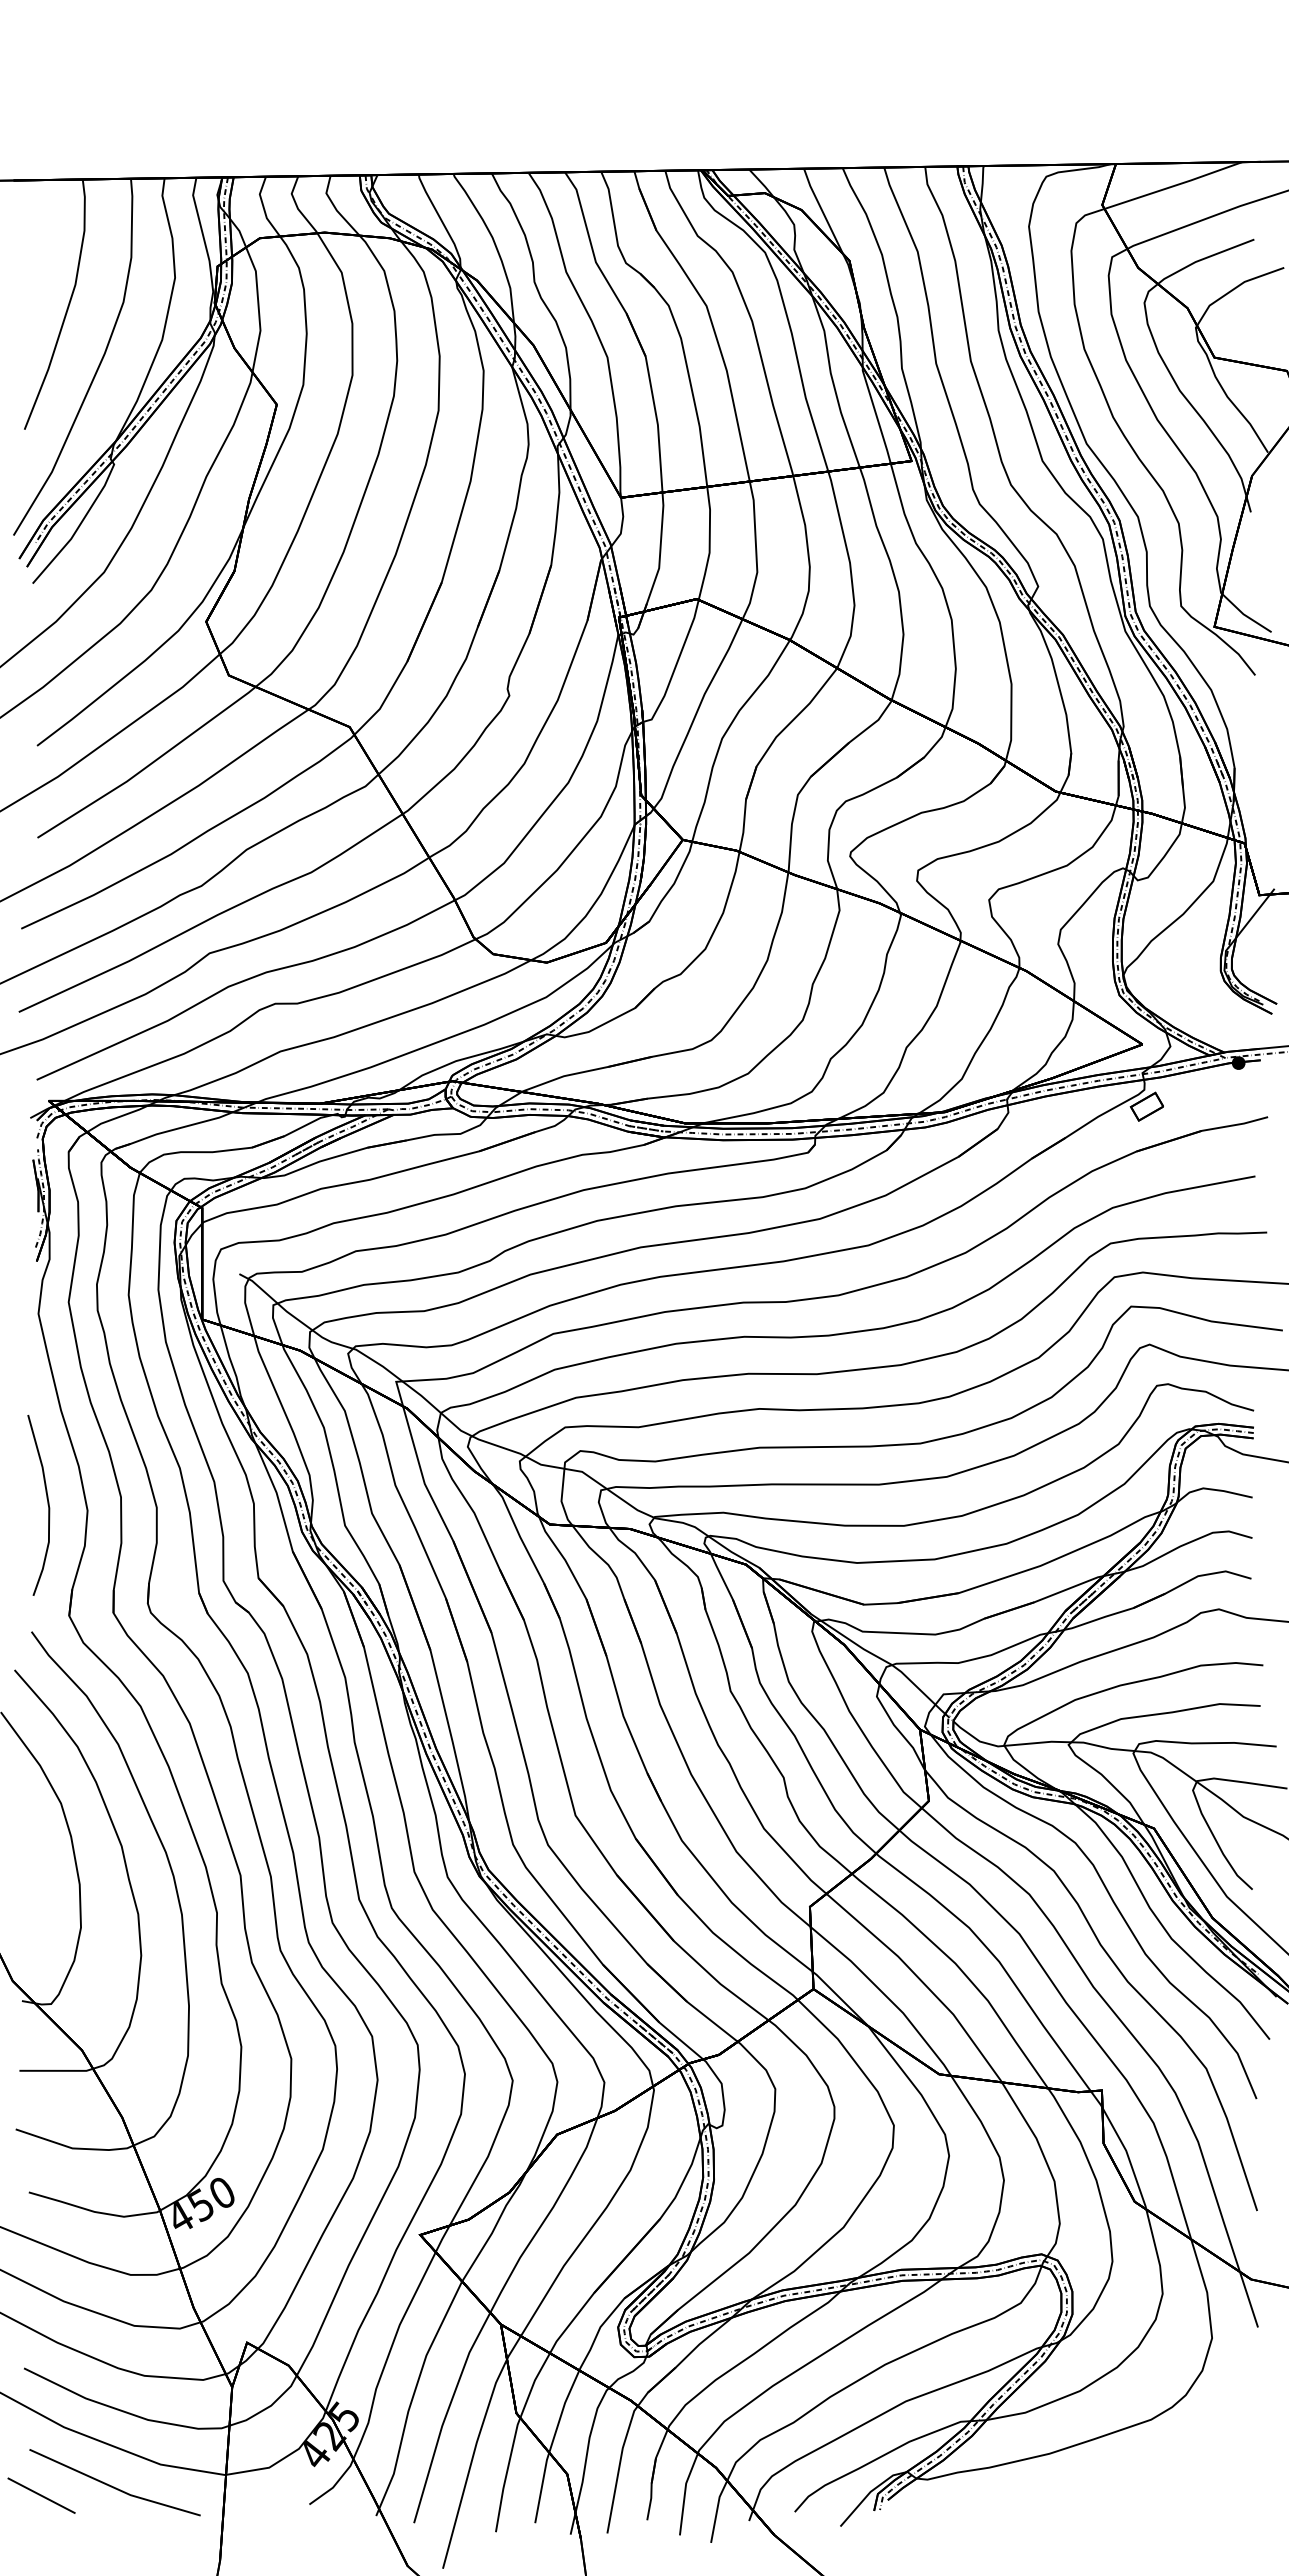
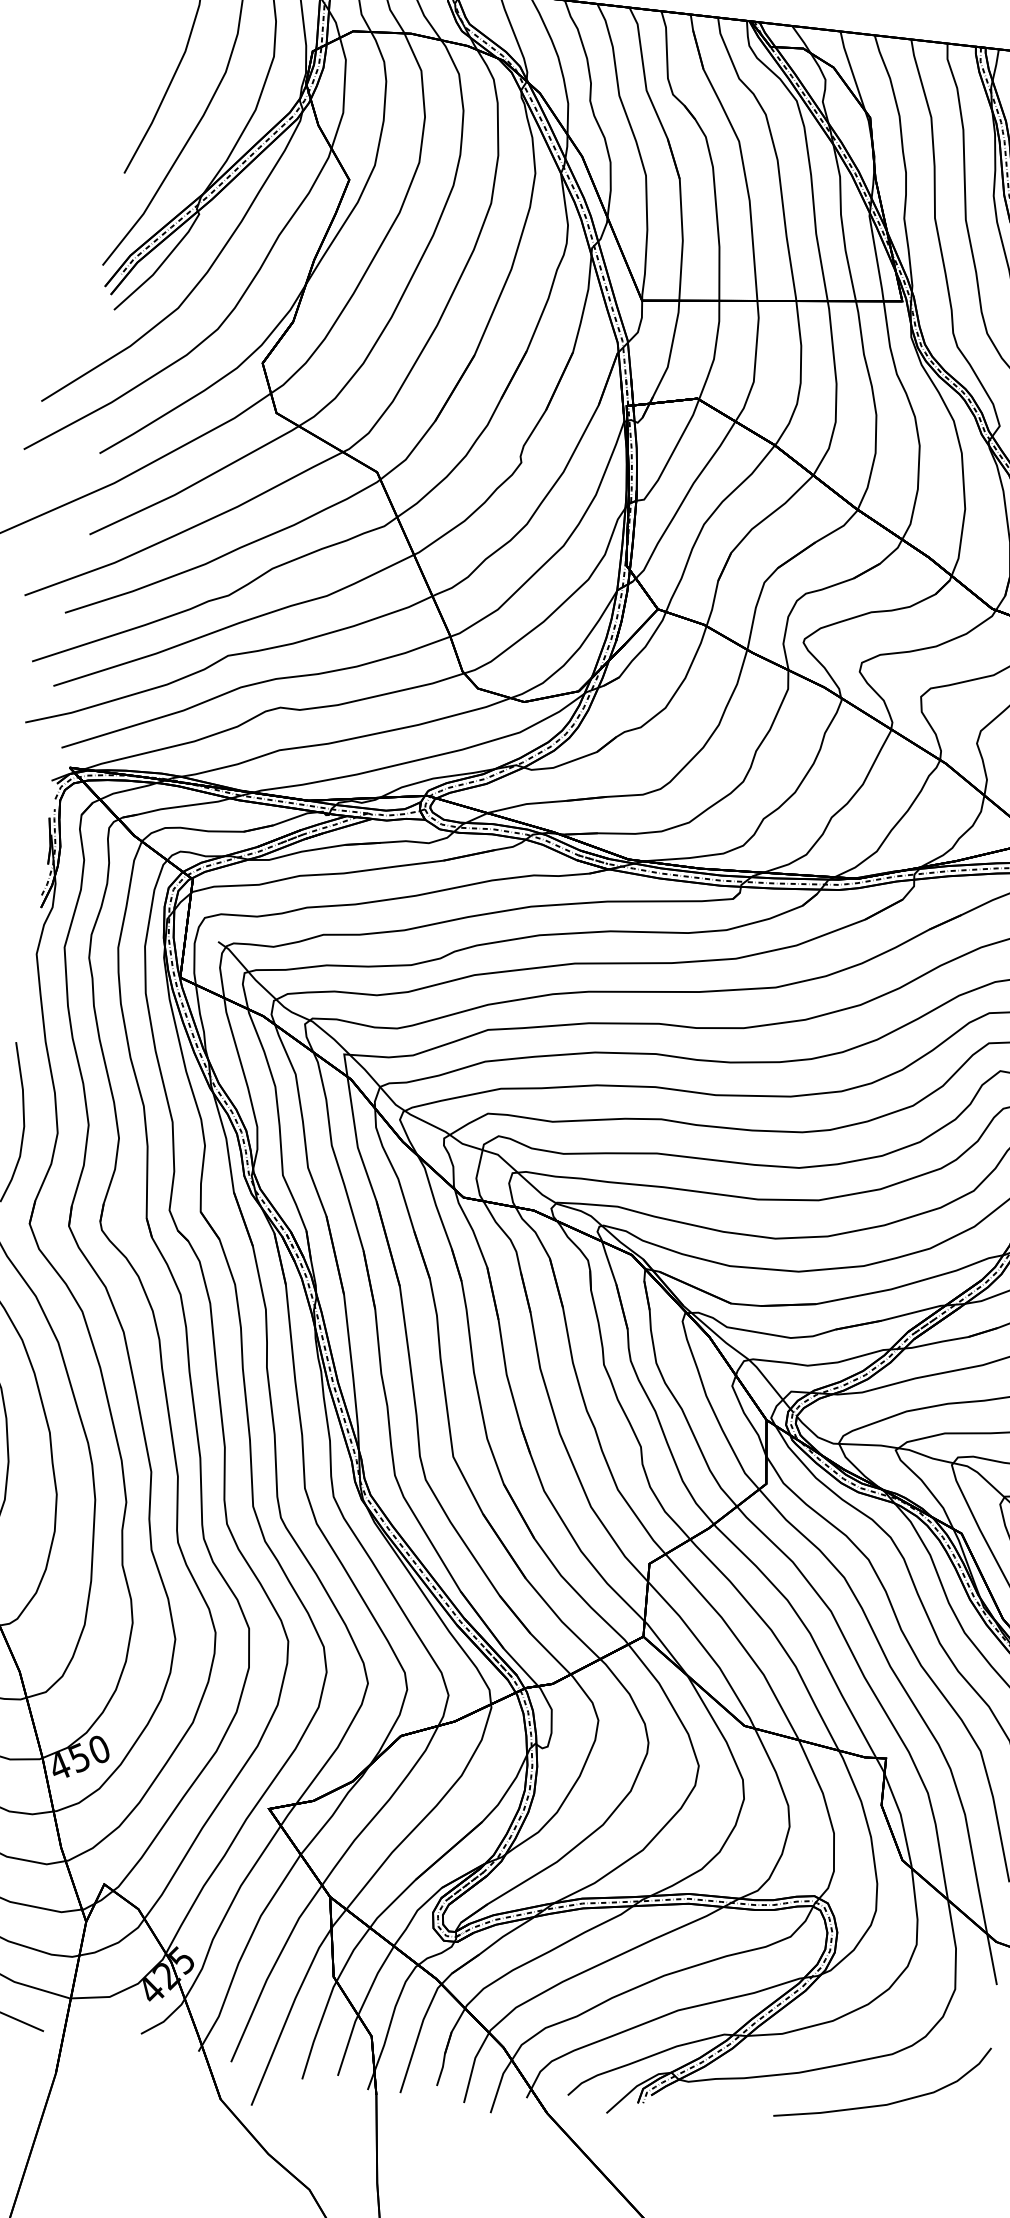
curve: (1152, 2475) -> (887, 2103), added

